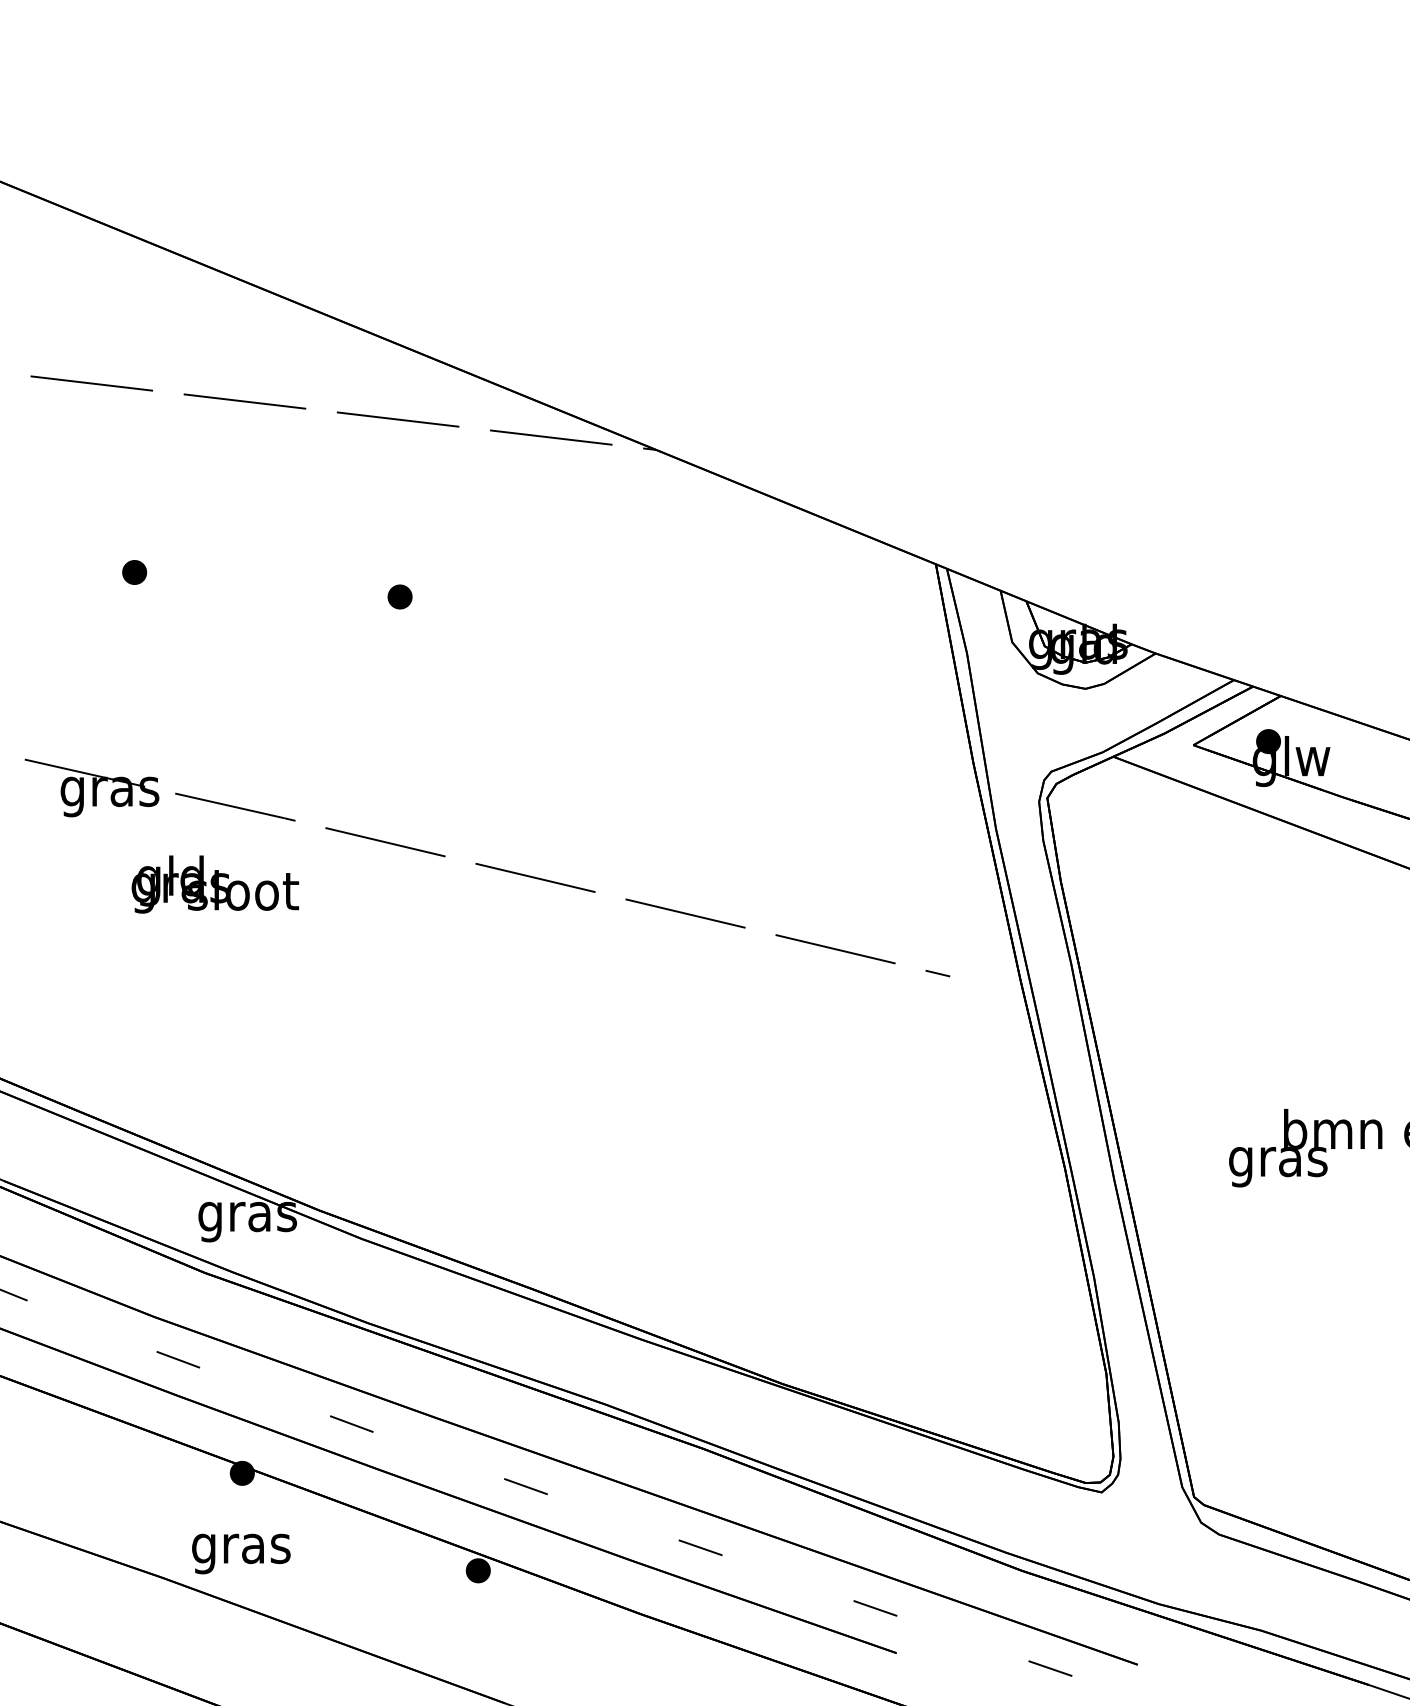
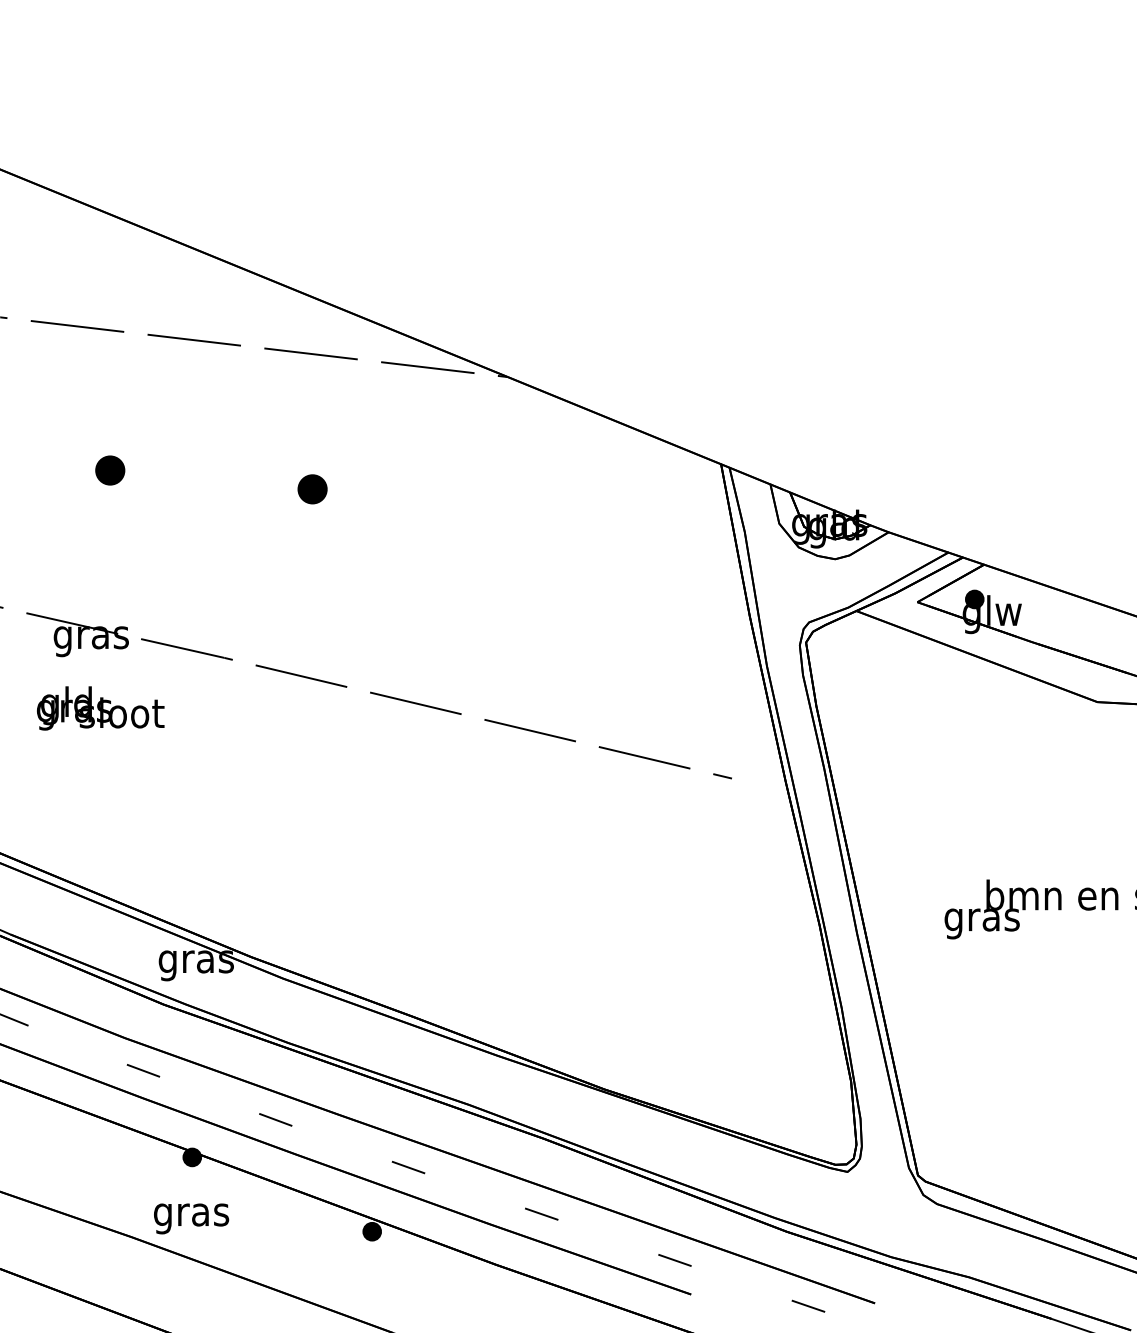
part: (133, 572) -> (109, 470), size x1.6
part: (400, 596) -> (312, 488), size x1.6
text: (215, 884) -> (100, 708), moved

